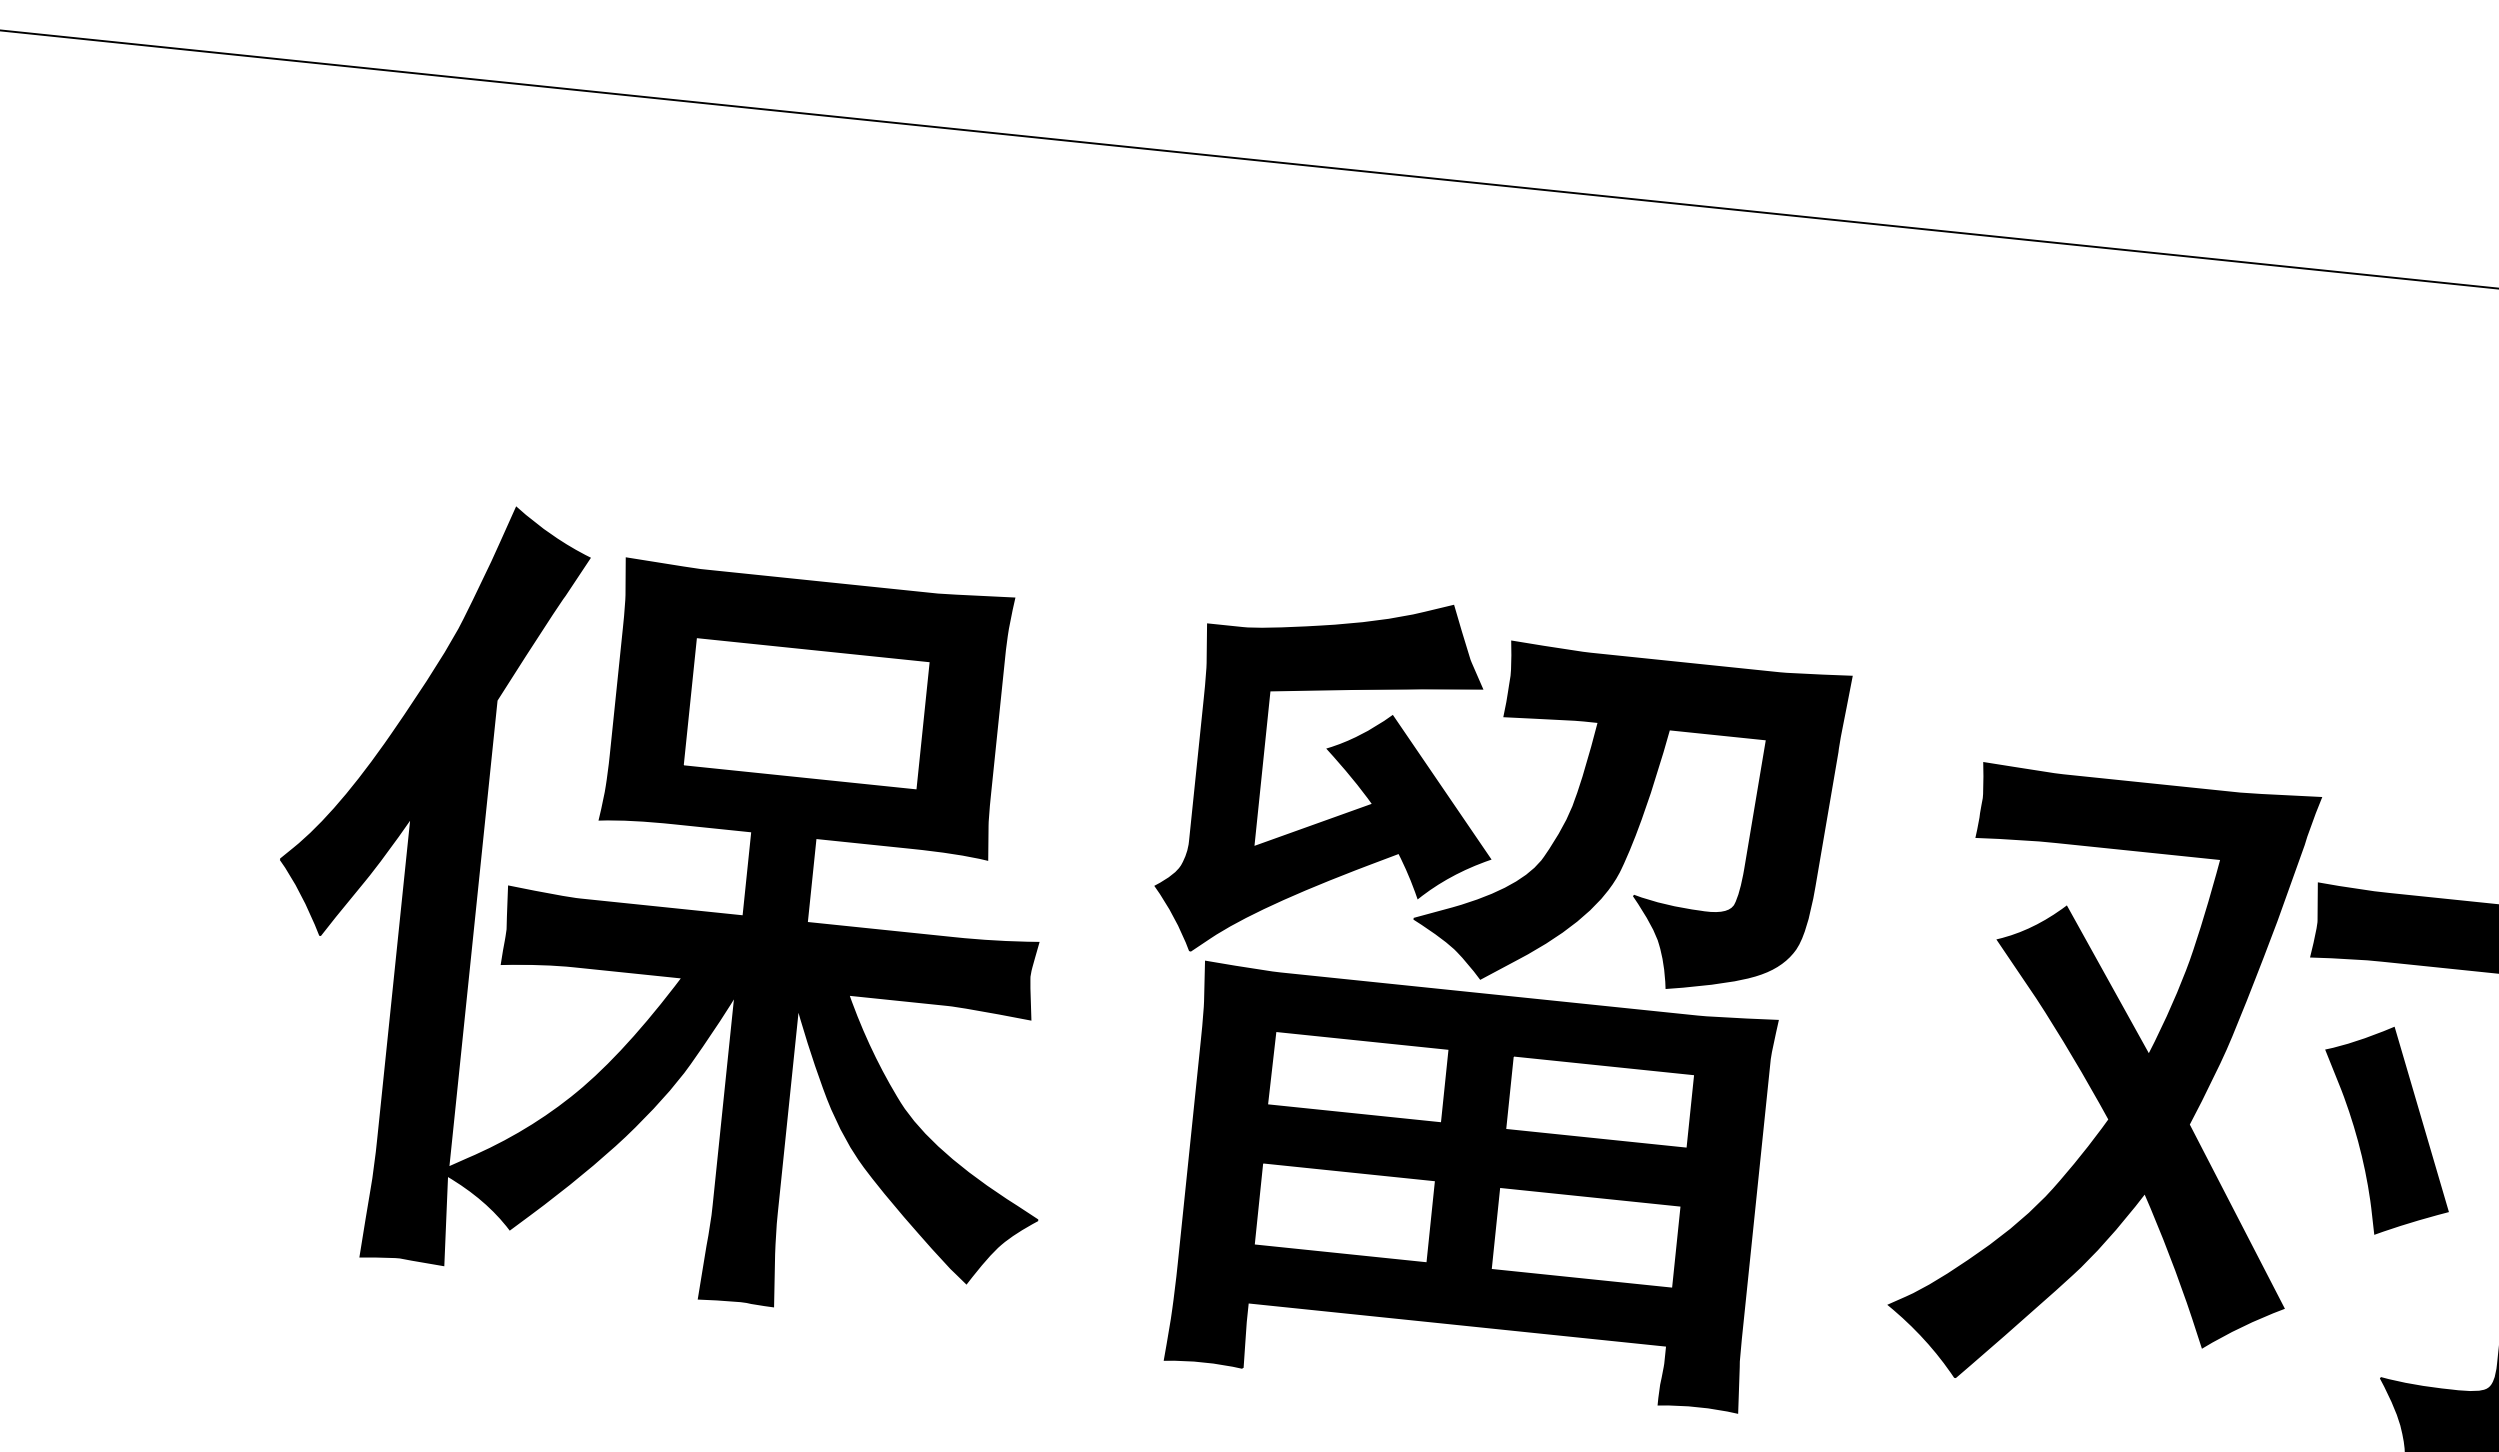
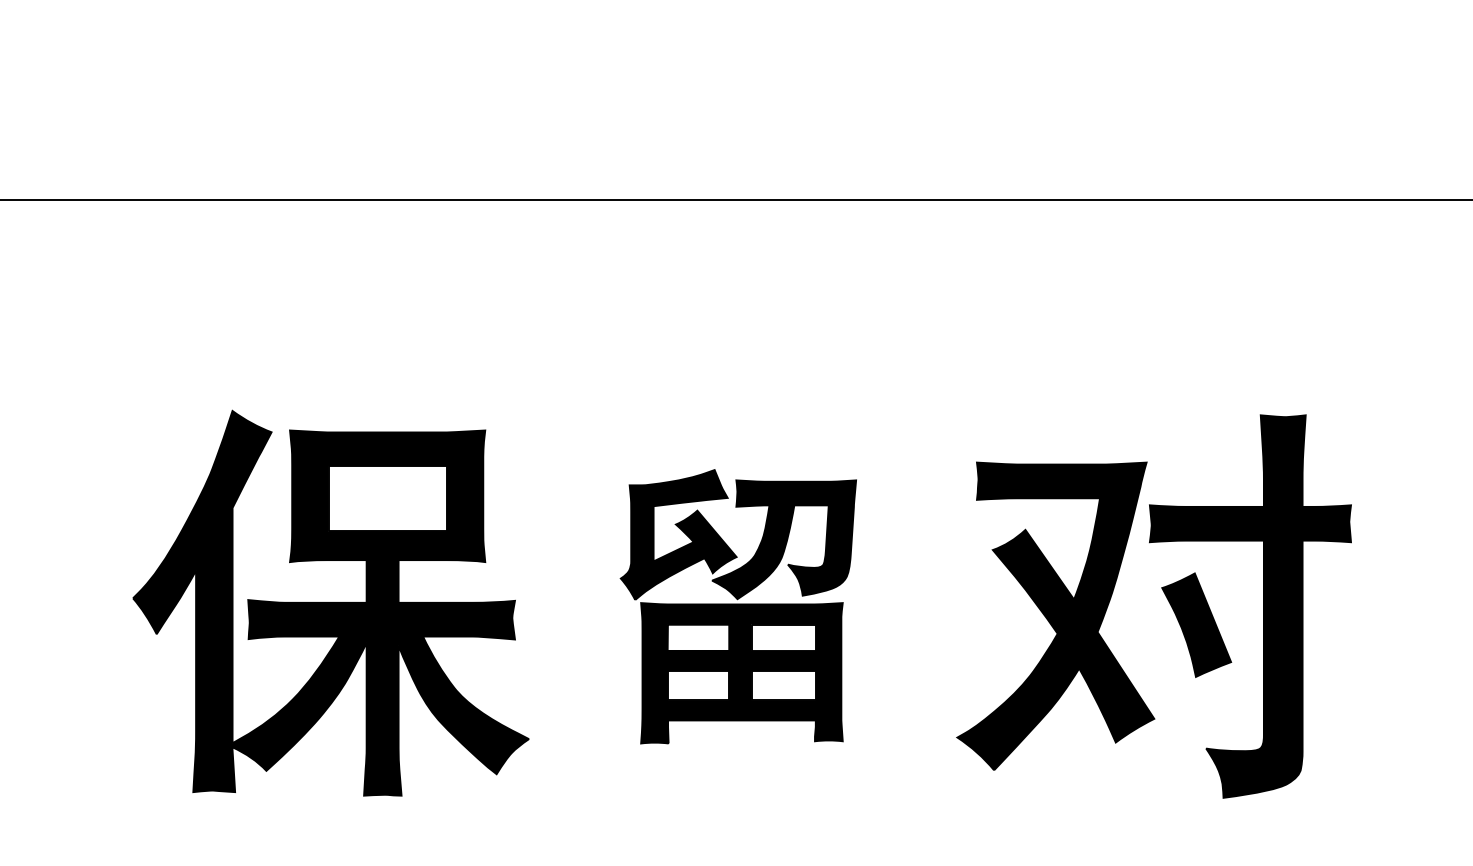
part: (1481, 999) -> (738, 606), size x0.7

